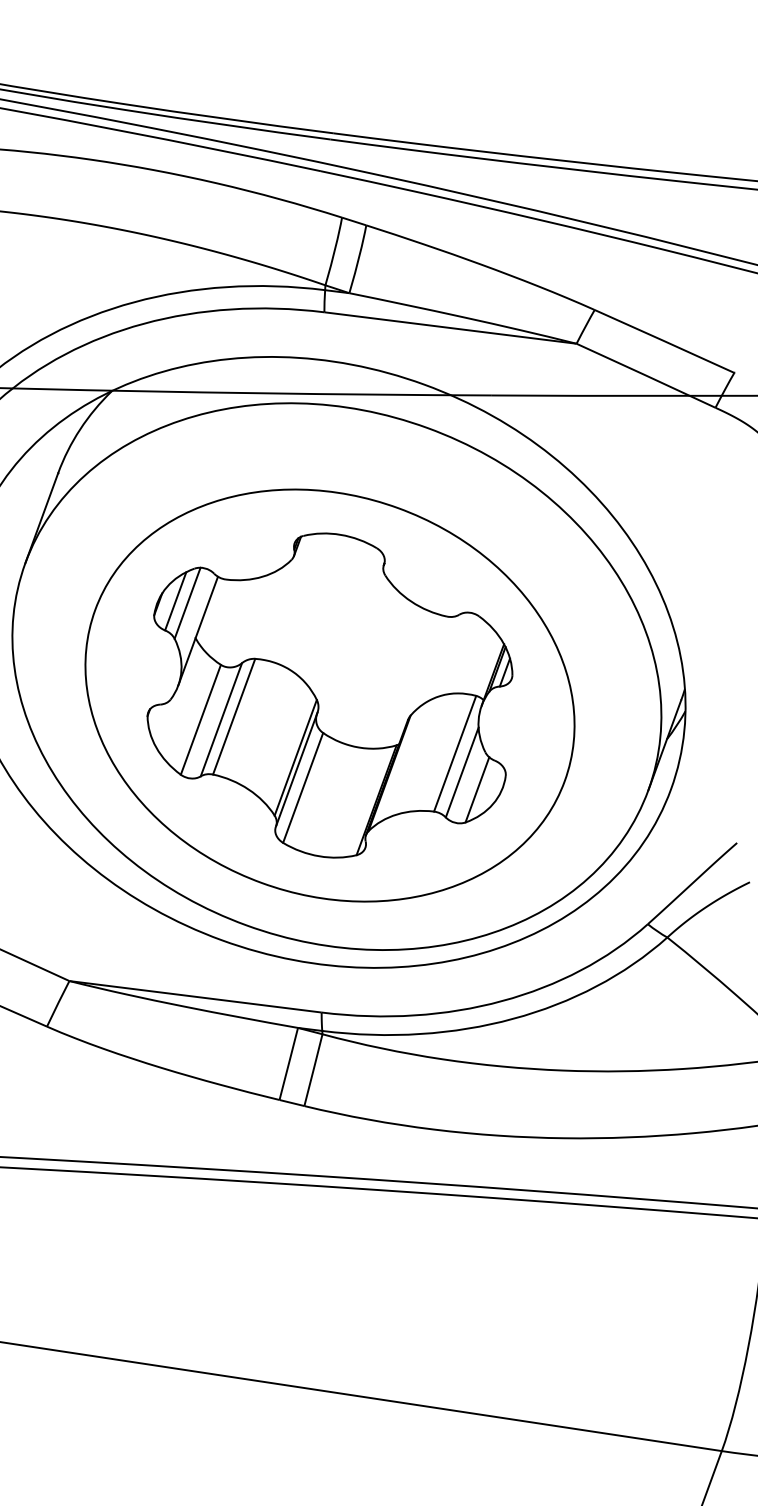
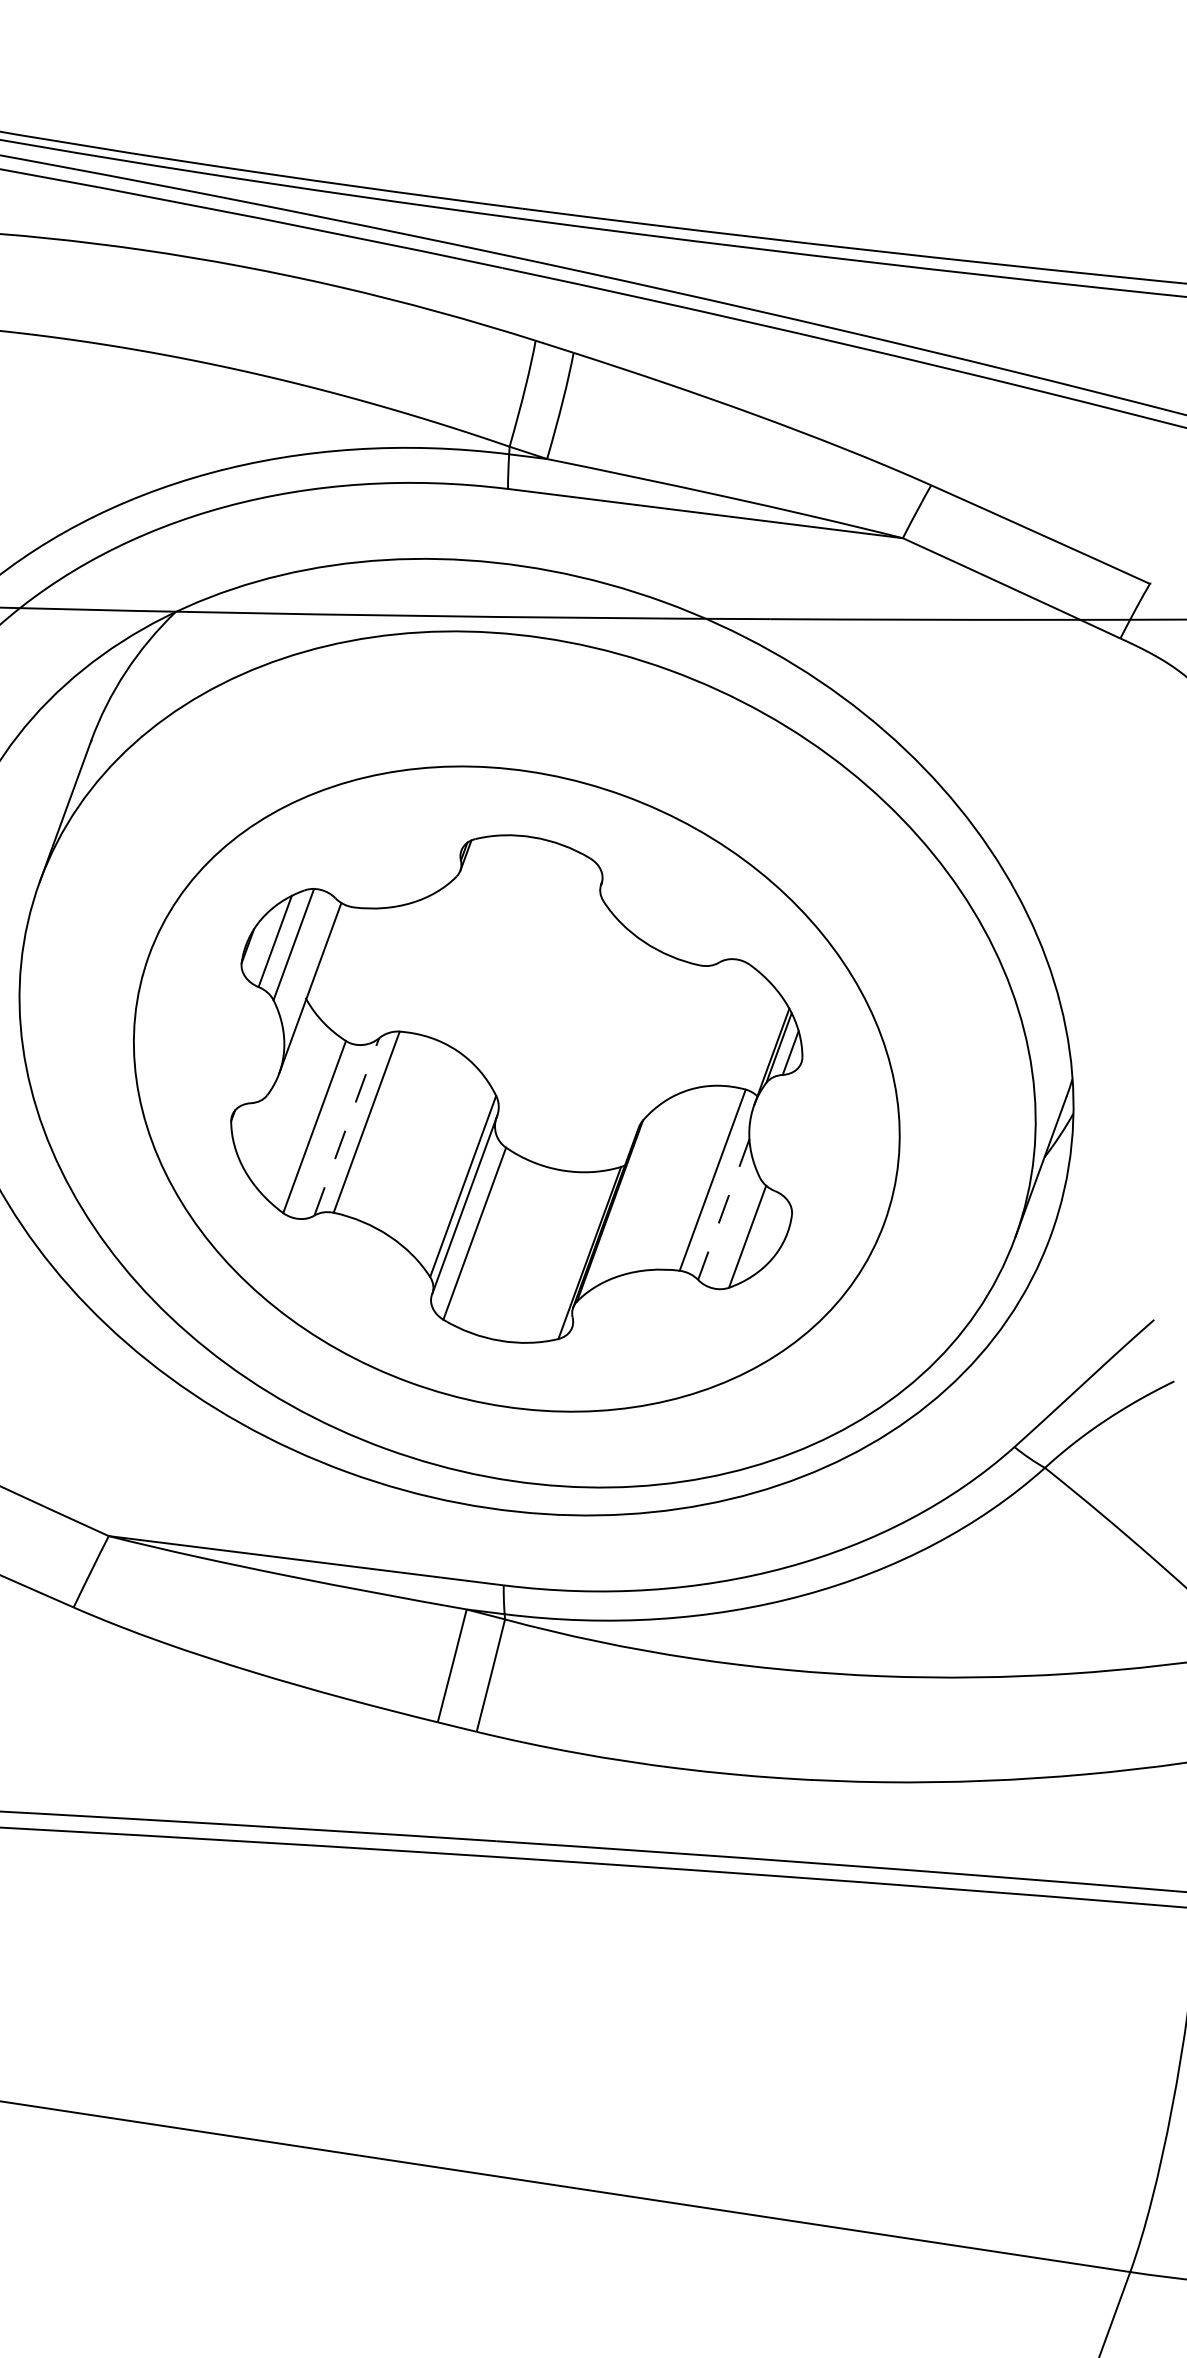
line: (221, 719) -> (346, 1126), solid -> dashed
line: (462, 772) -> (724, 1209), solid -> dashed

